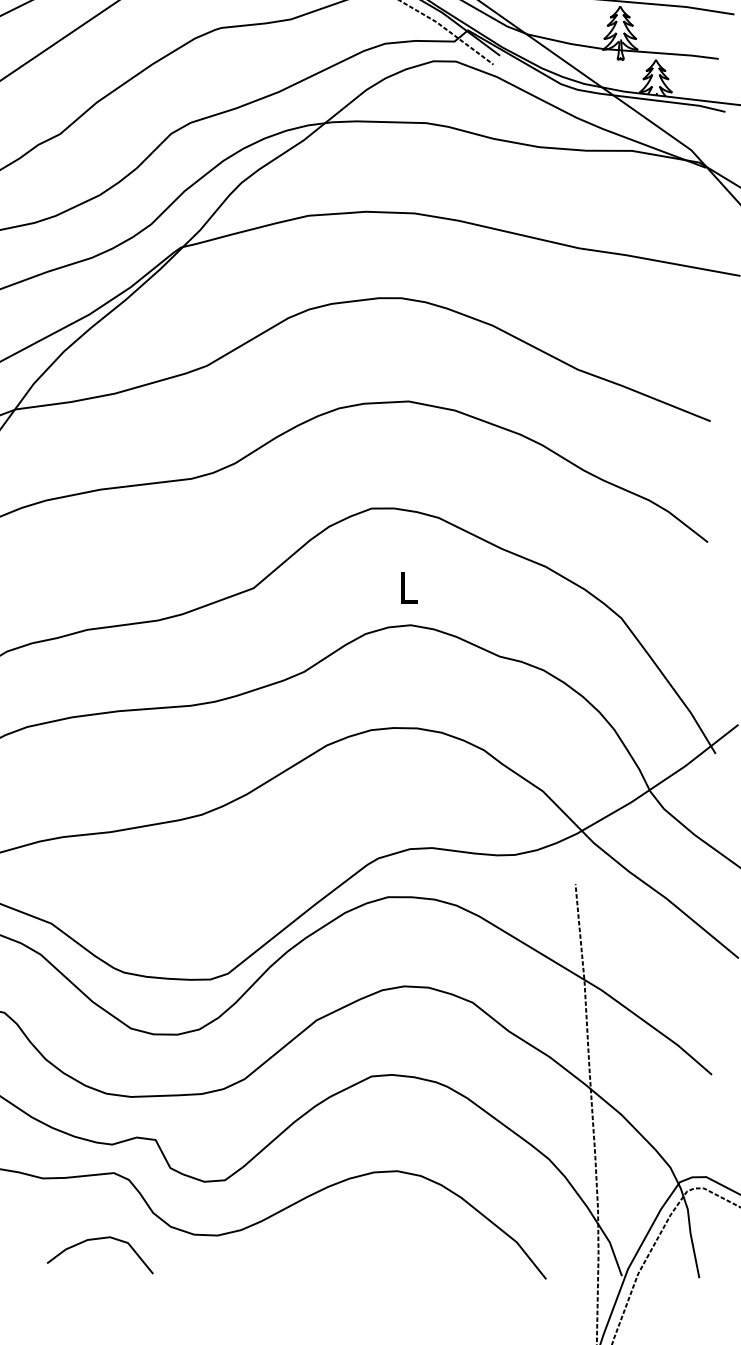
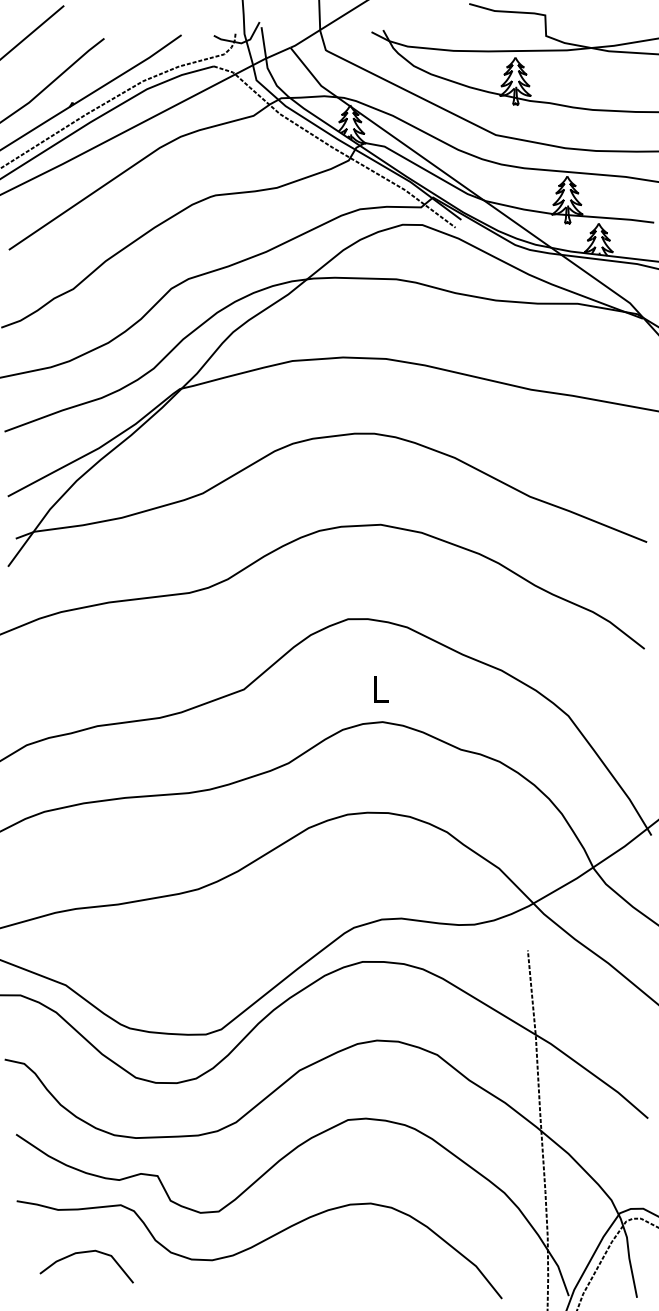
curve: (96, 1240) -> (83, 1253), moved

